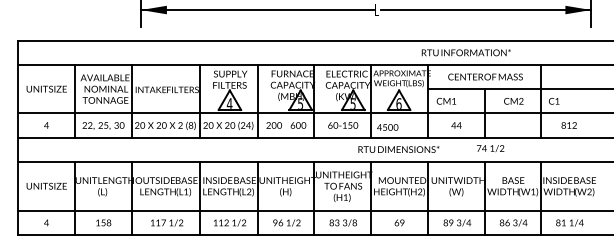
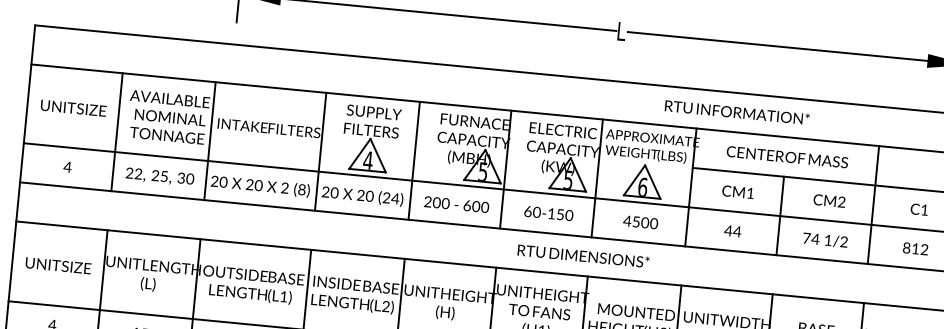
text: (465, 52) -> (736, 112), moved
text: (445, 101) -> (736, 192), moved
text: (554, 101) -> (919, 209), moved
text: (387, 127) -> (640, 222), moved
text: (490, 148) -> (825, 240), moved
text: (398, 149) -> (583, 256), moved

